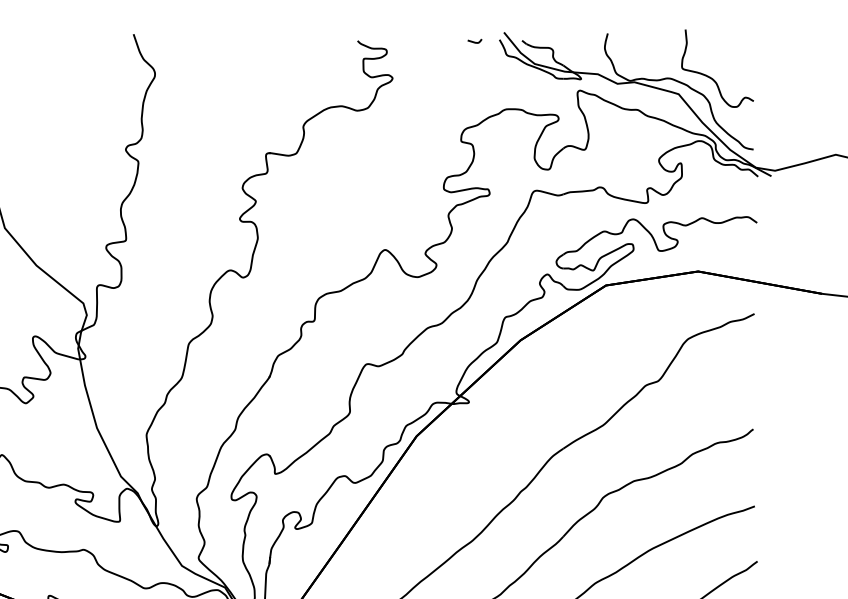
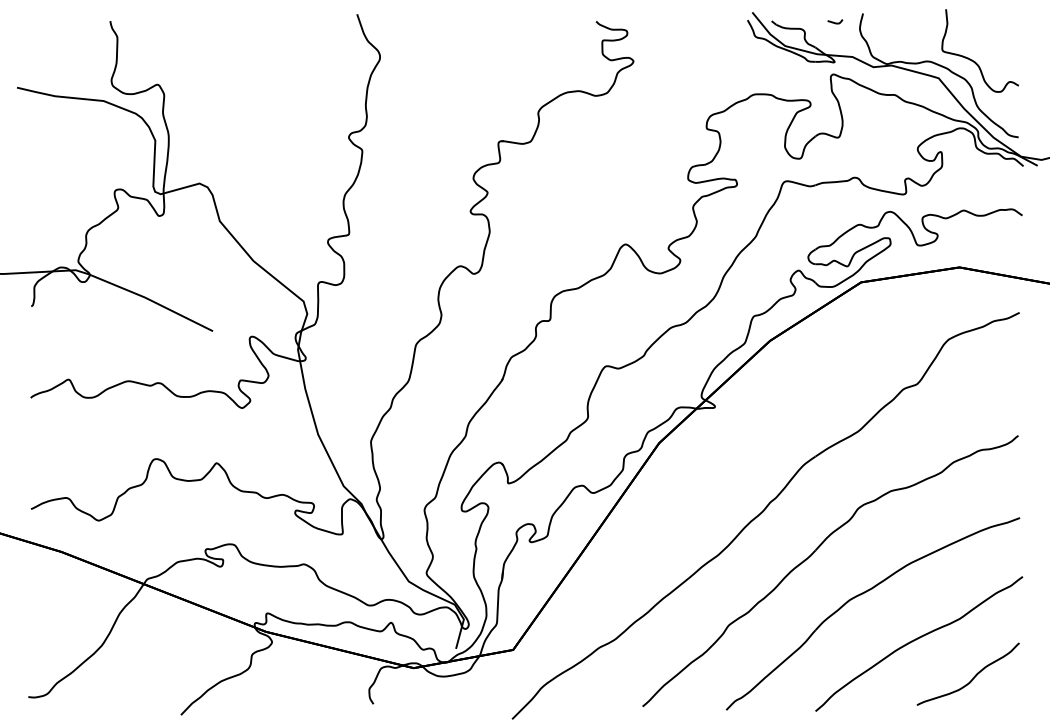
curve: (475, 41) -> (835, 22), moved

